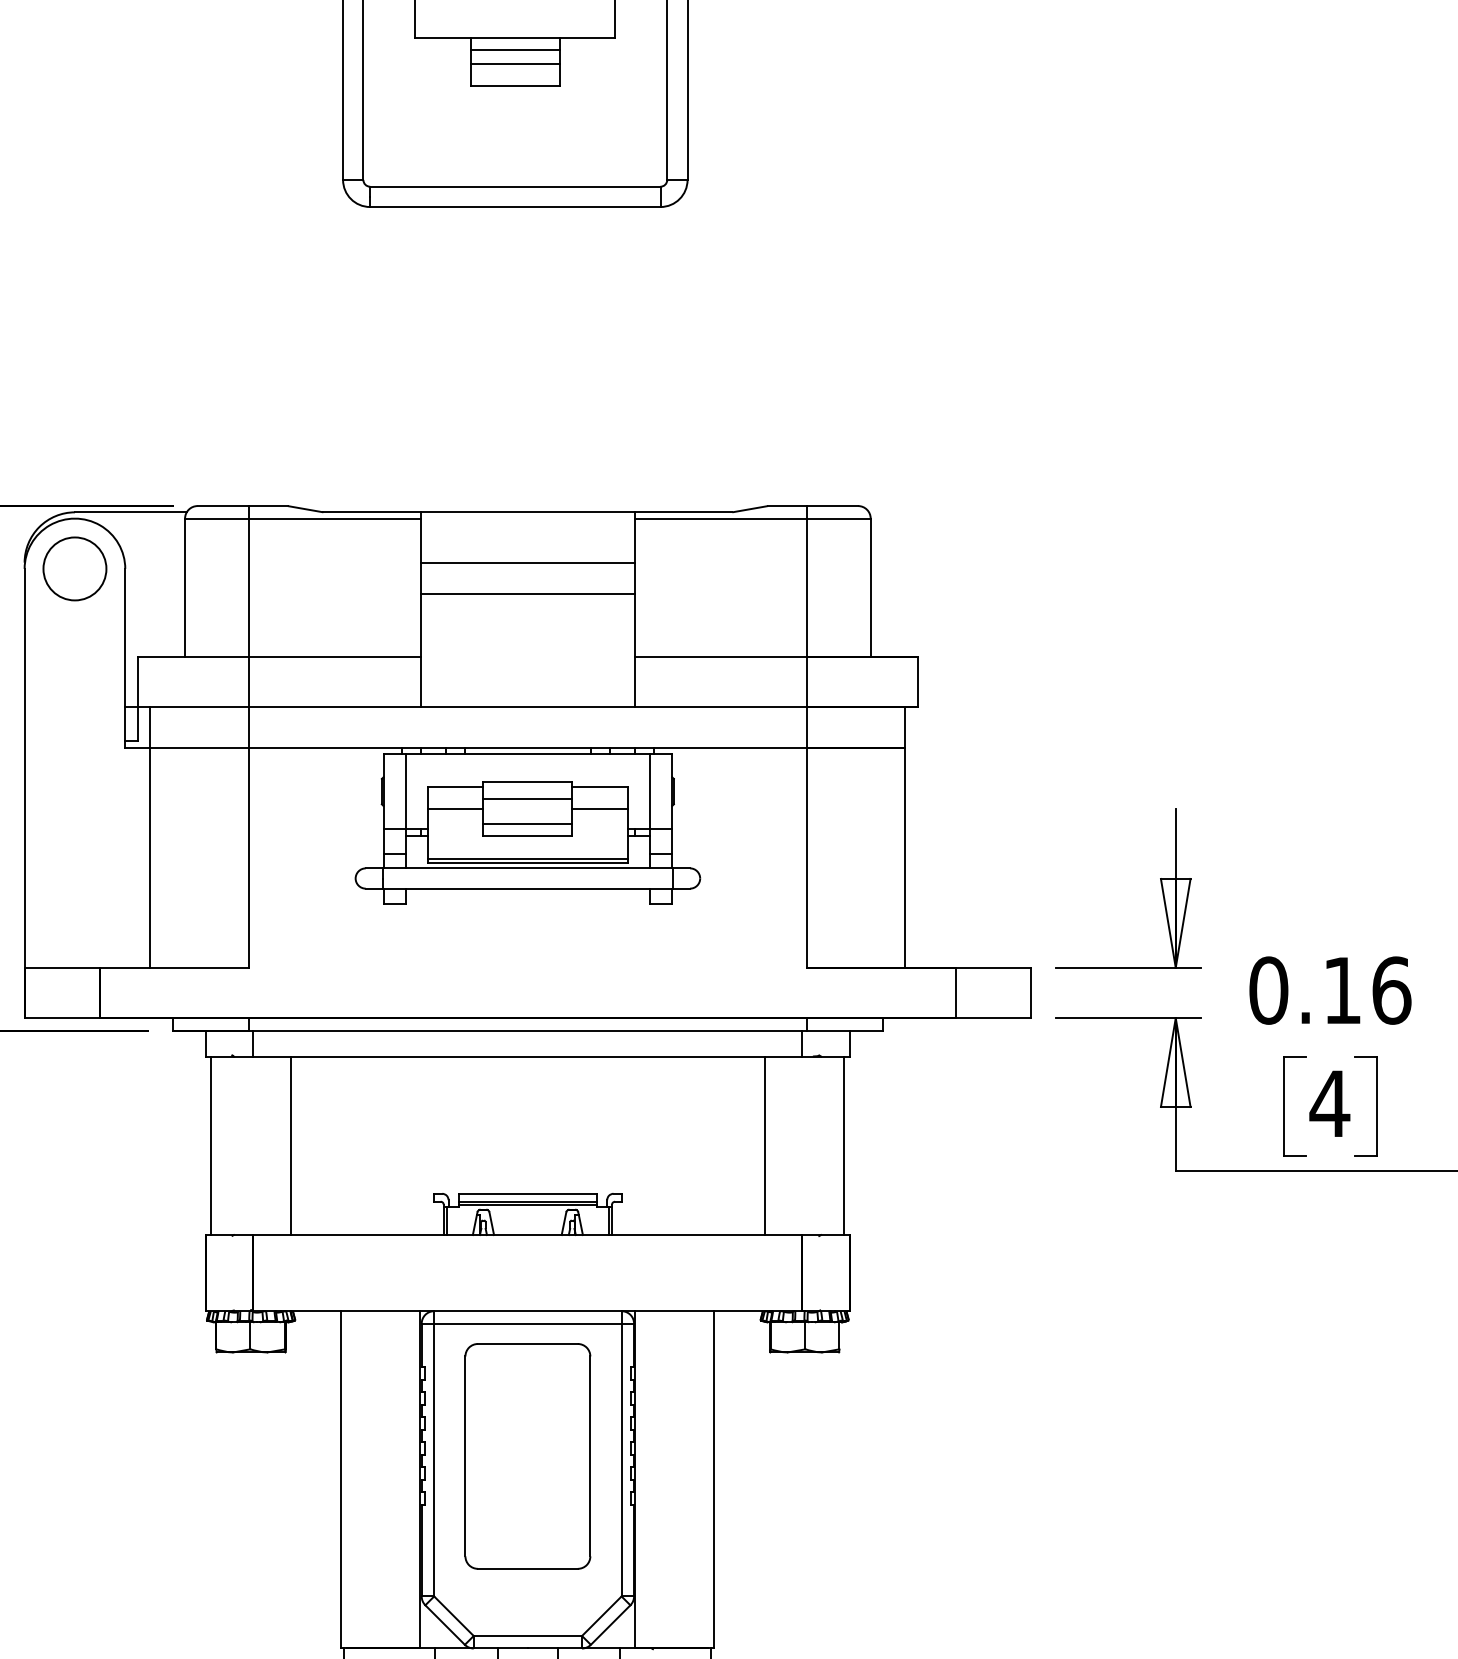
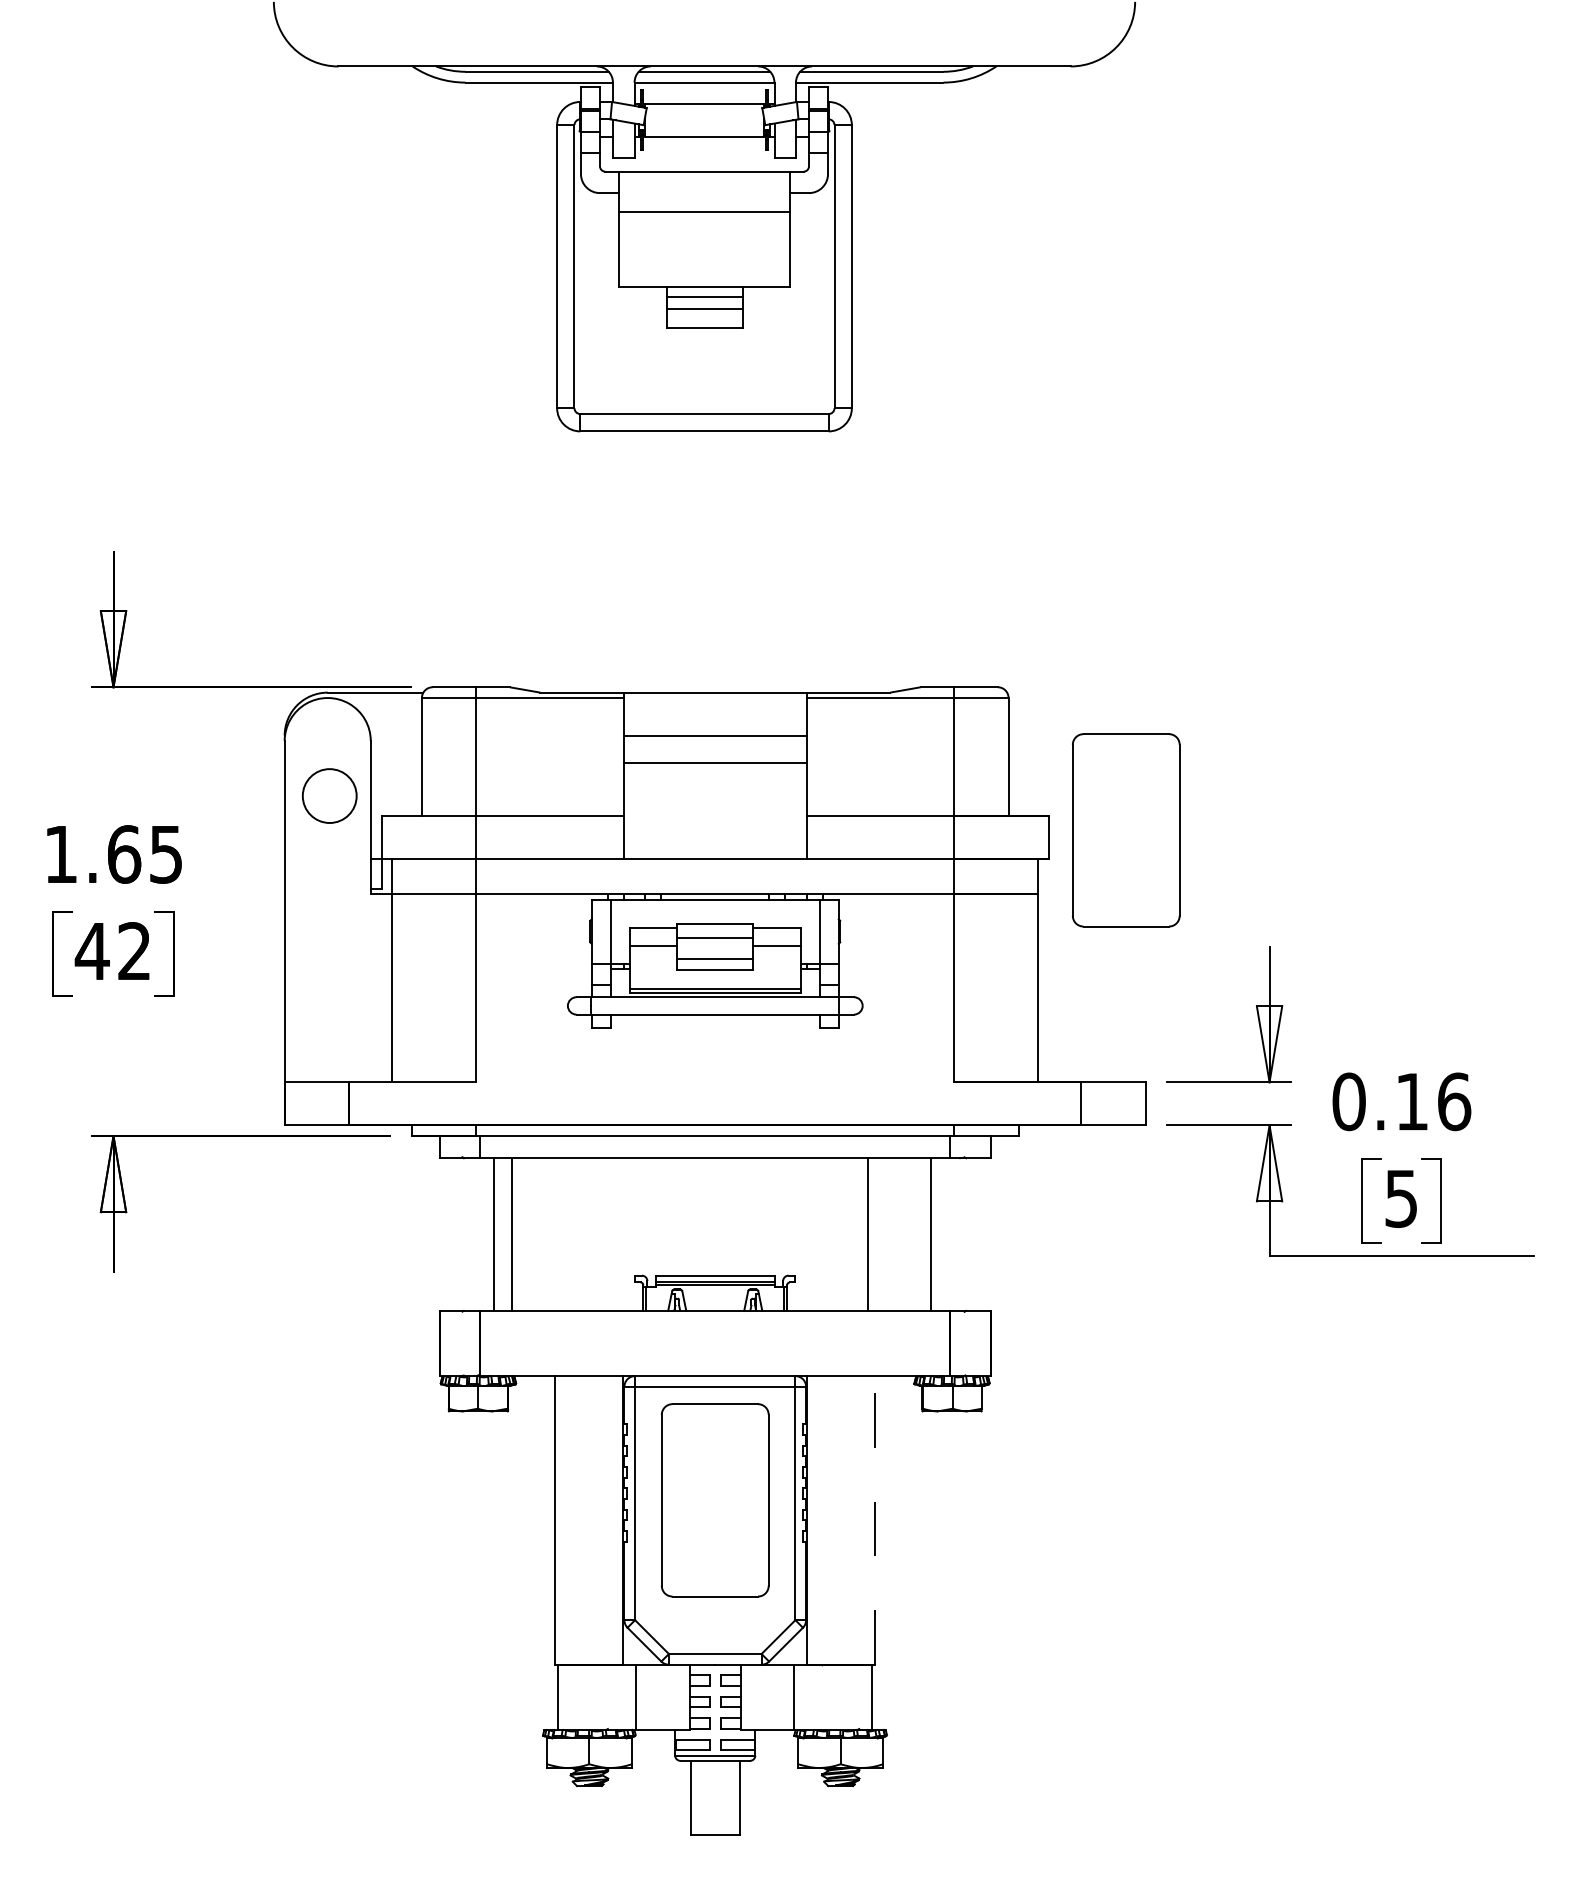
circle: (74, 568) -> (329, 795), moved
part: (1008, 673) -> (1126, 830), added
text: (1328, 1103) -> (1400, 1198), 4 -> 5
line: (211, 1145) -> (493, 1234), moved
line: (765, 1145) -> (868, 1234), moved
line: (844, 1145) -> (931, 1234), moved
line: (714, 1478) -> (874, 1519), solid -> dashed

